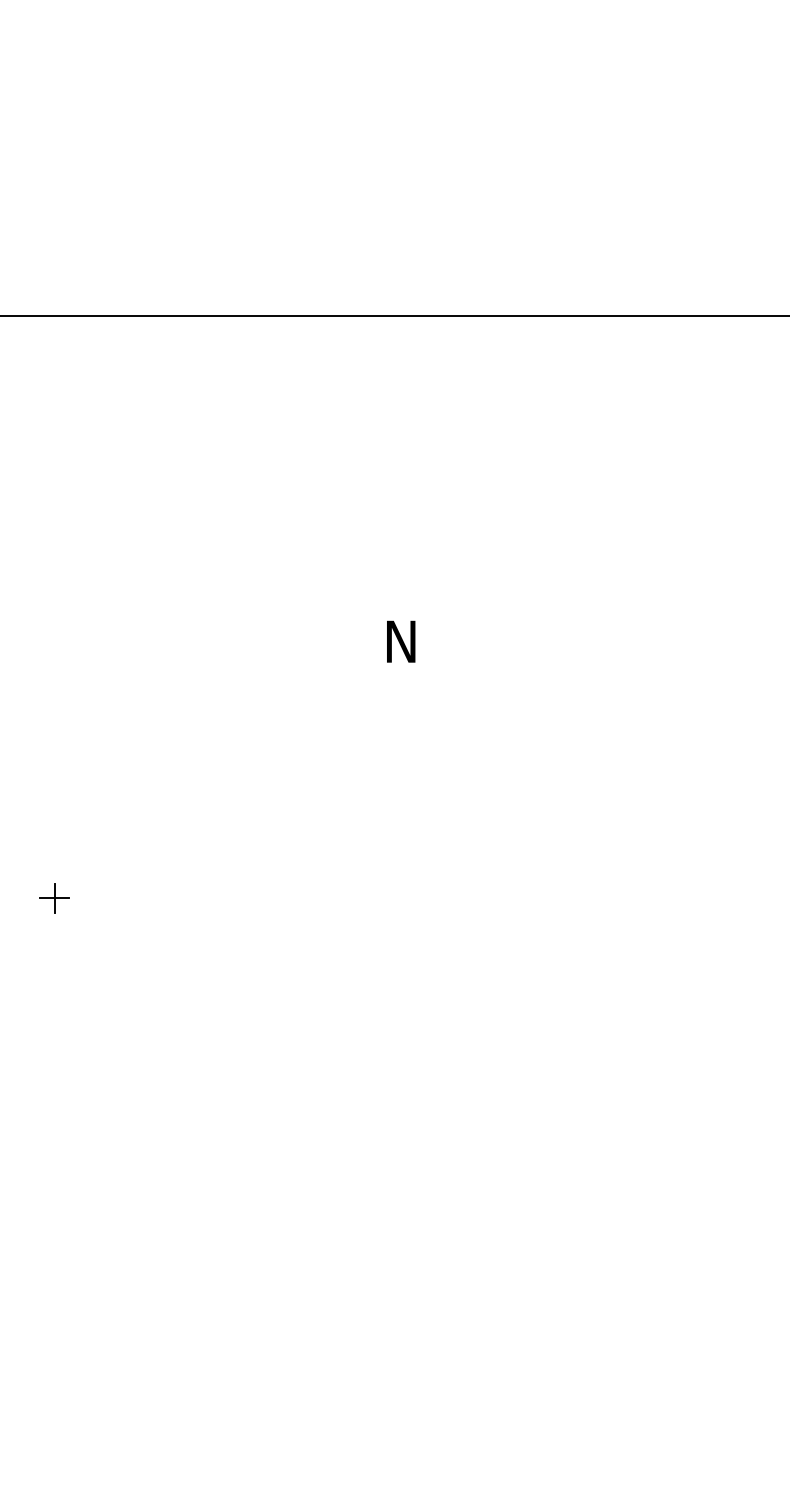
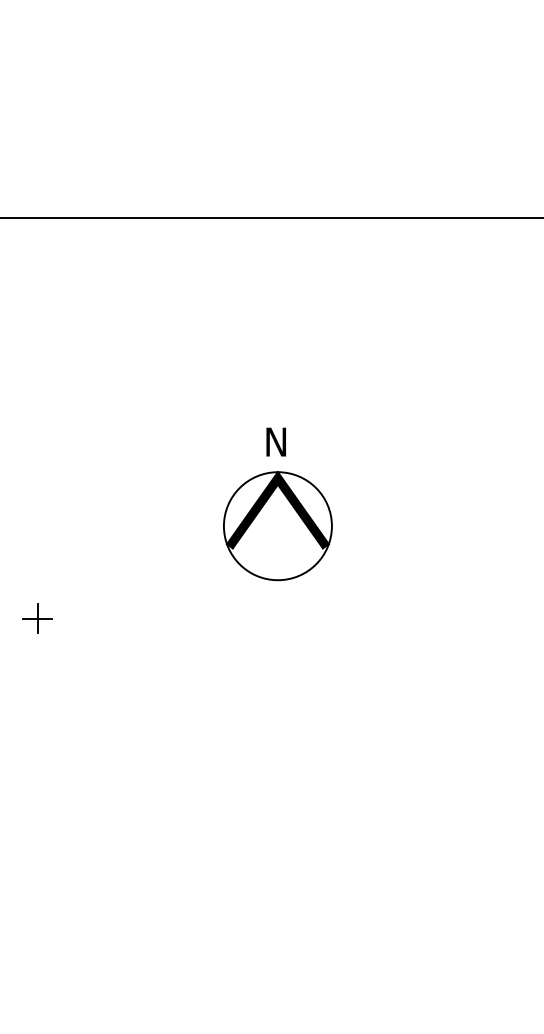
part: (402, 764) -> (277, 526), added
part: (54, 897) -> (37, 618), size x1.43

